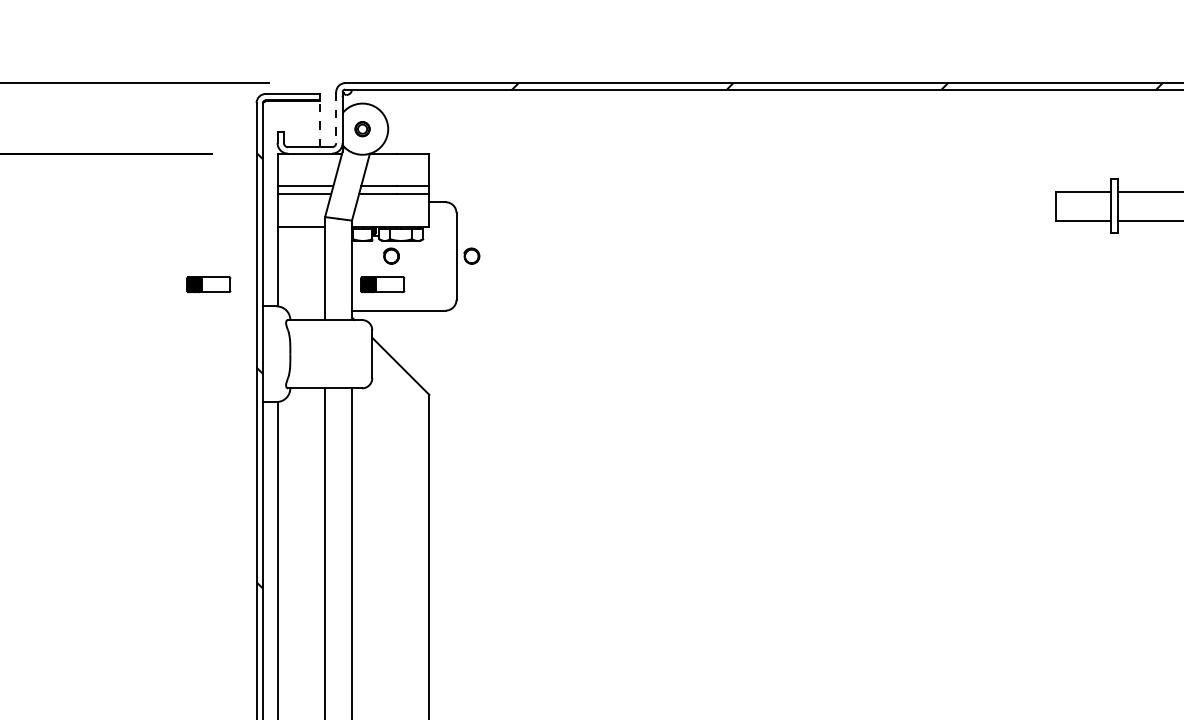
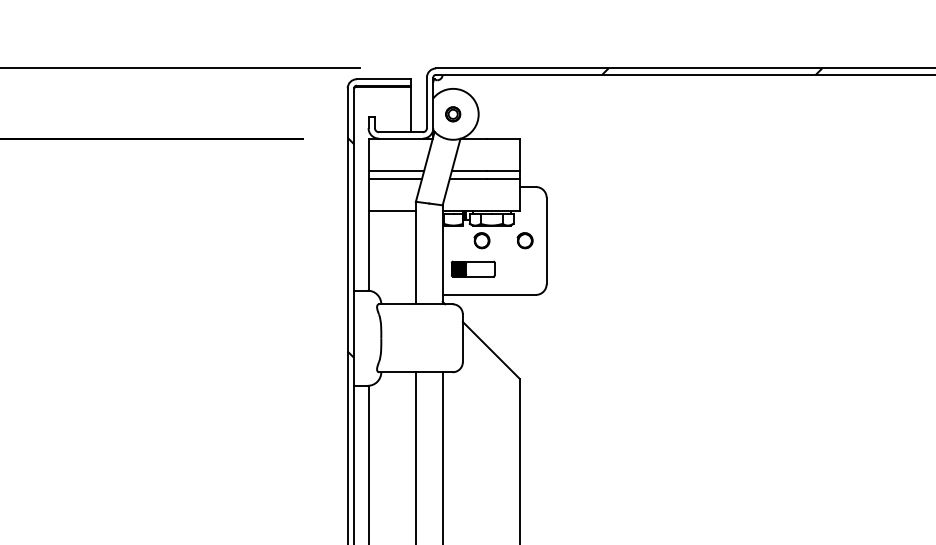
line: (336, 118) -> (427, 103), dashed -> solid
line: (319, 124) -> (410, 109), dashed -> solid
part: (471, 255) -> (524, 240), moved
part: (208, 284) -> (299, 268), removed

